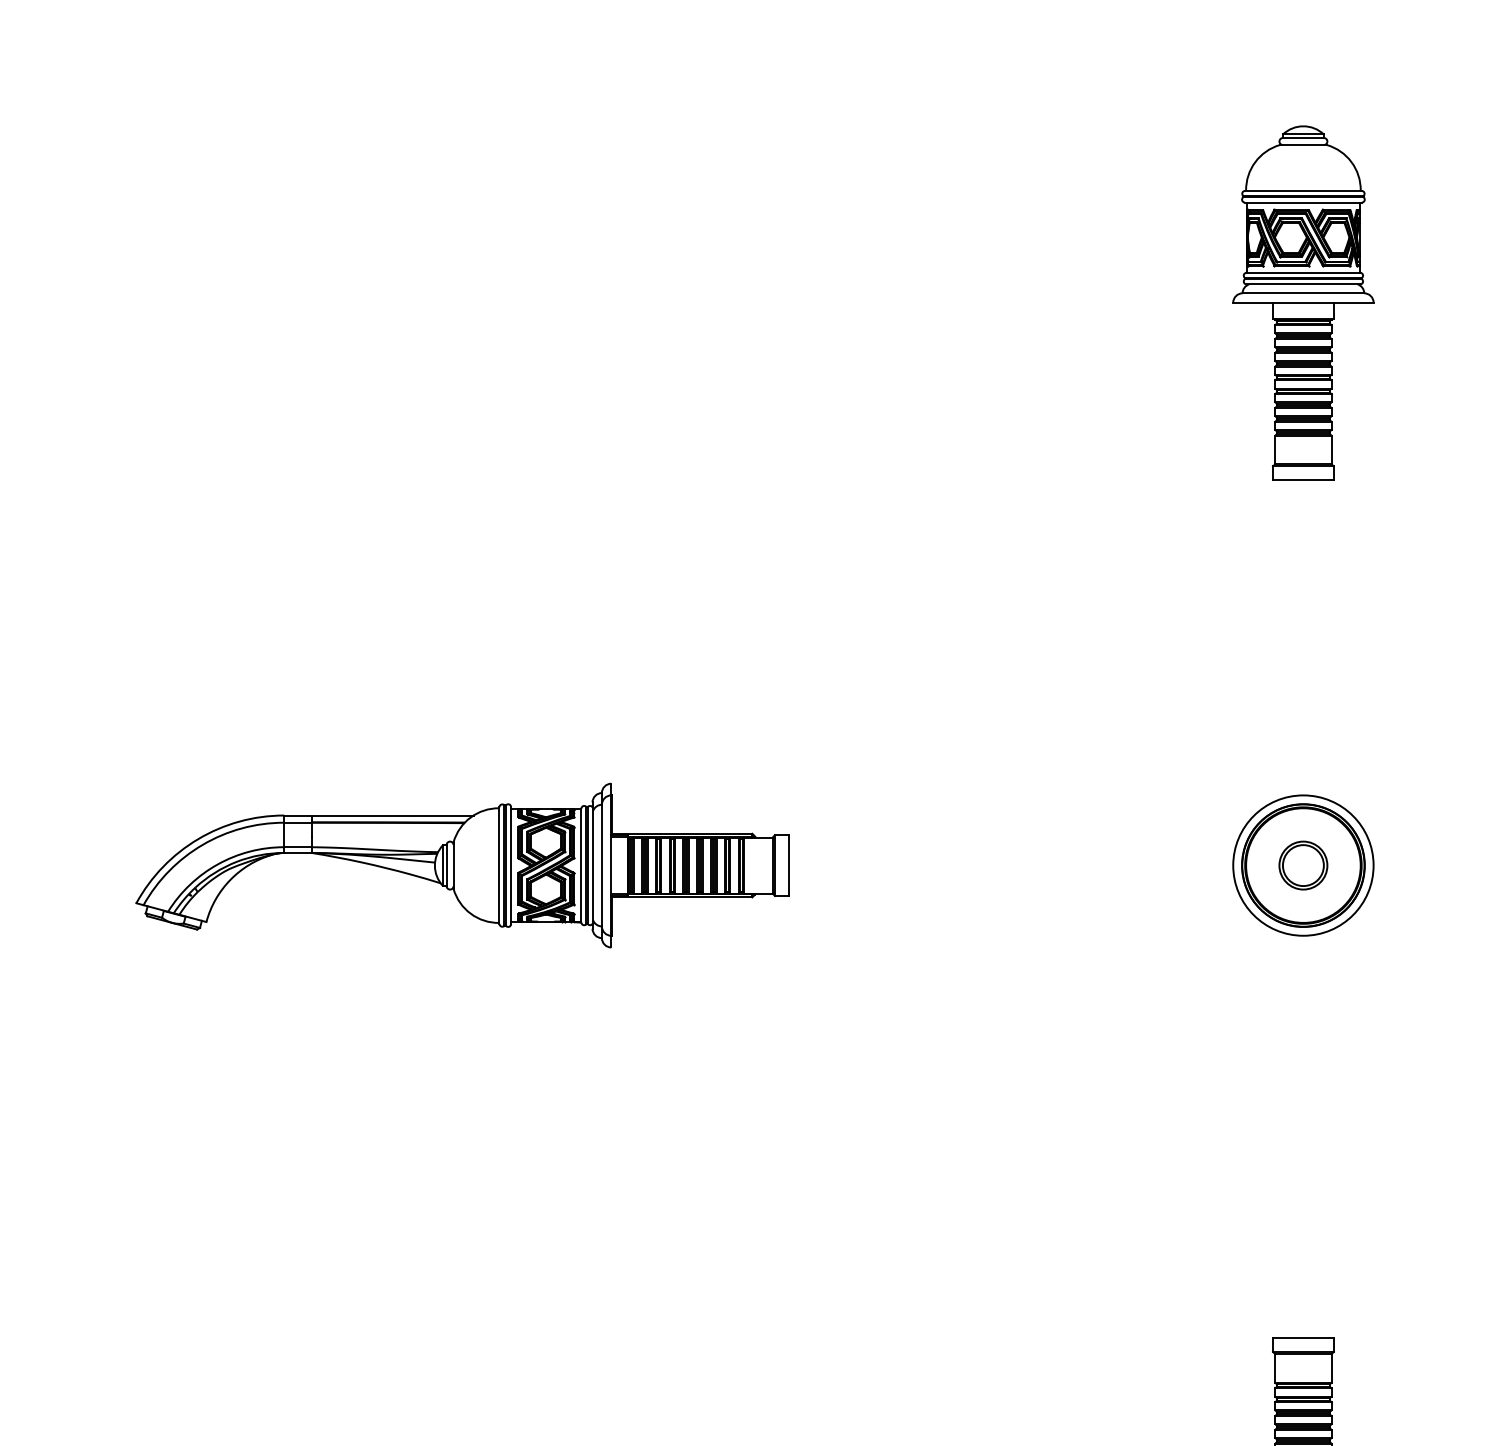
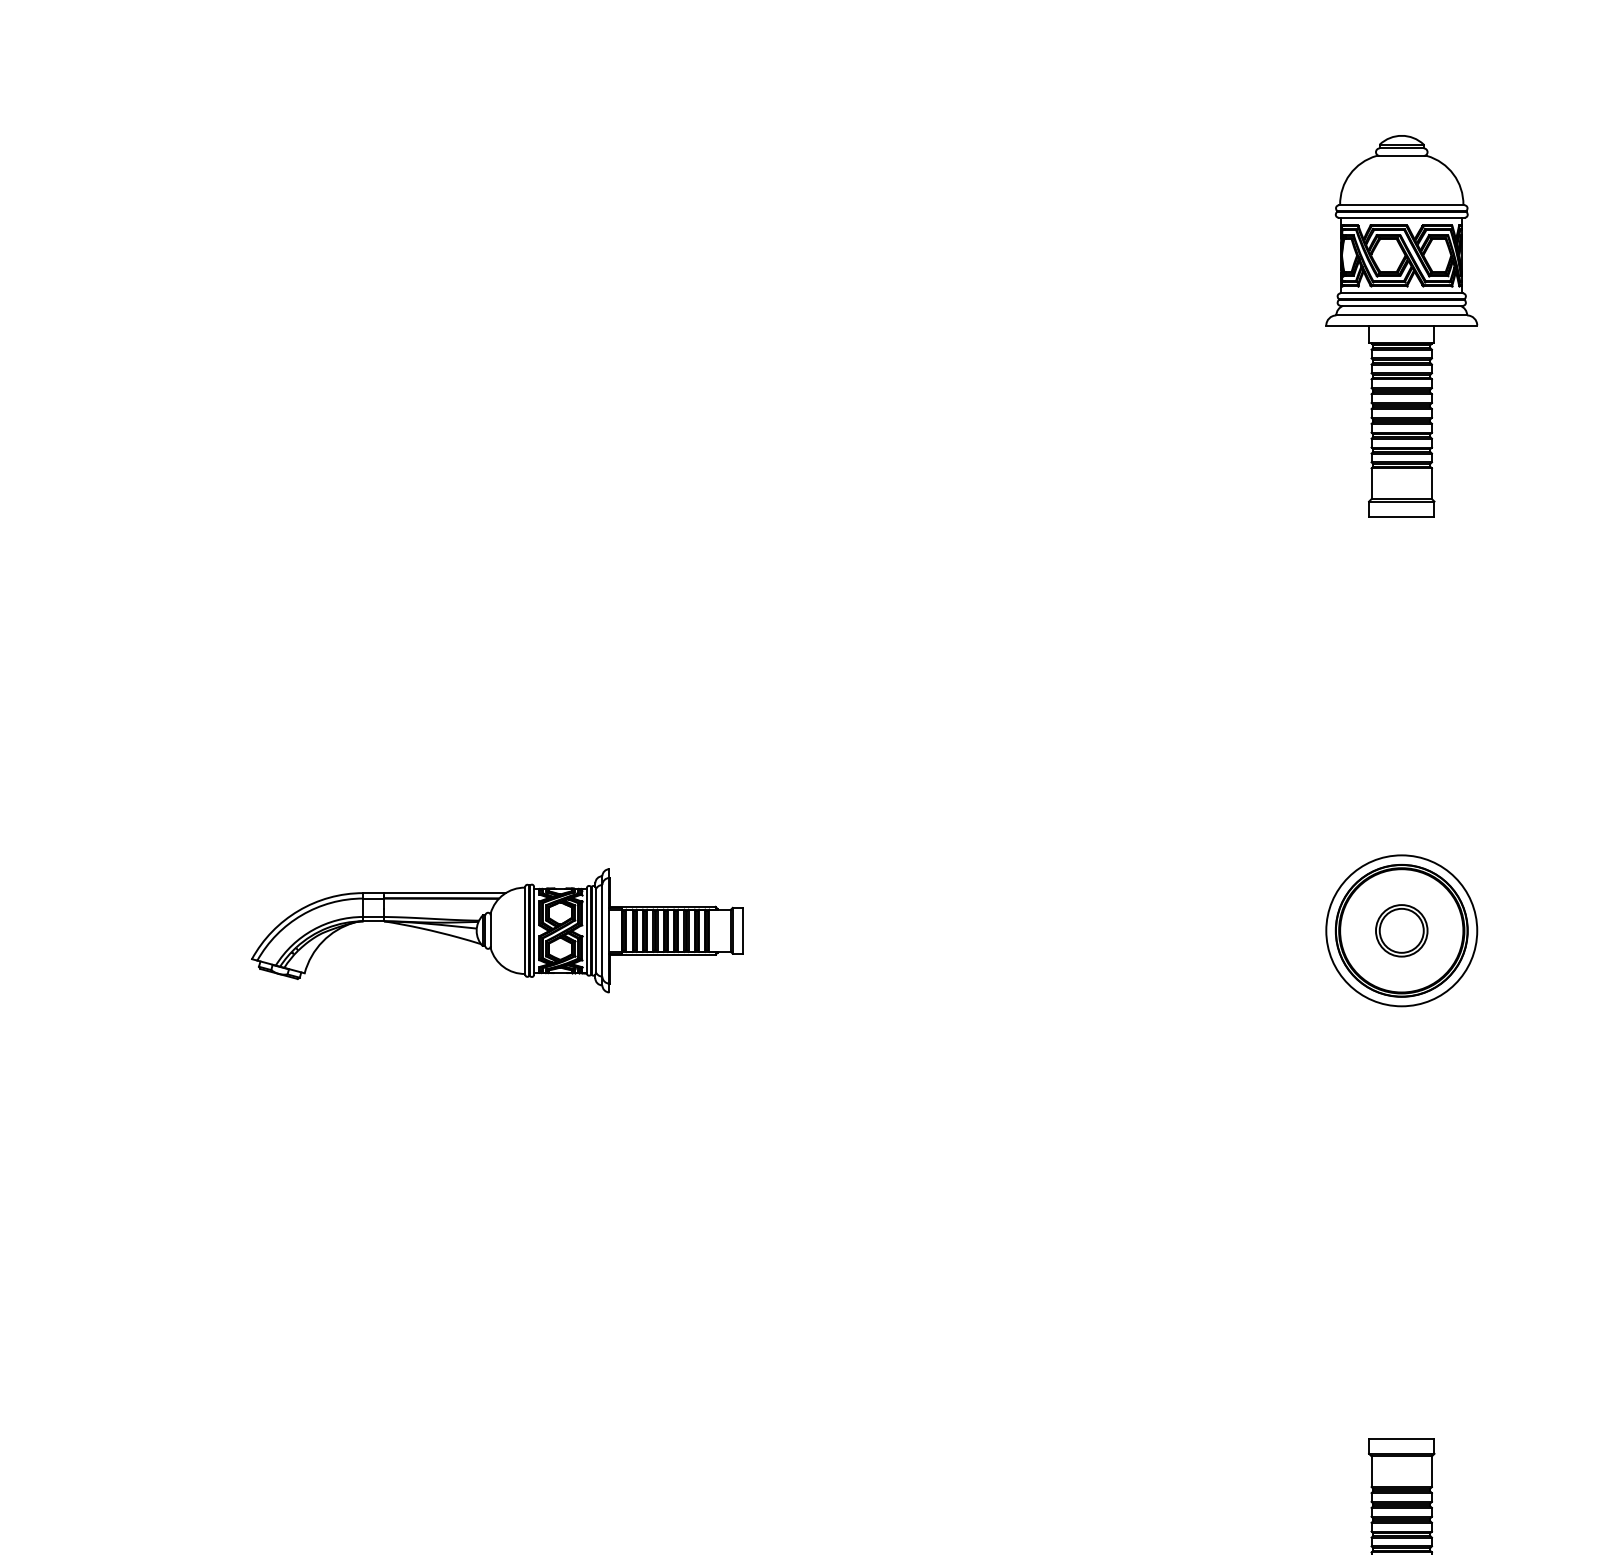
part: (462, 865) -> (497, 930), size x0.7

